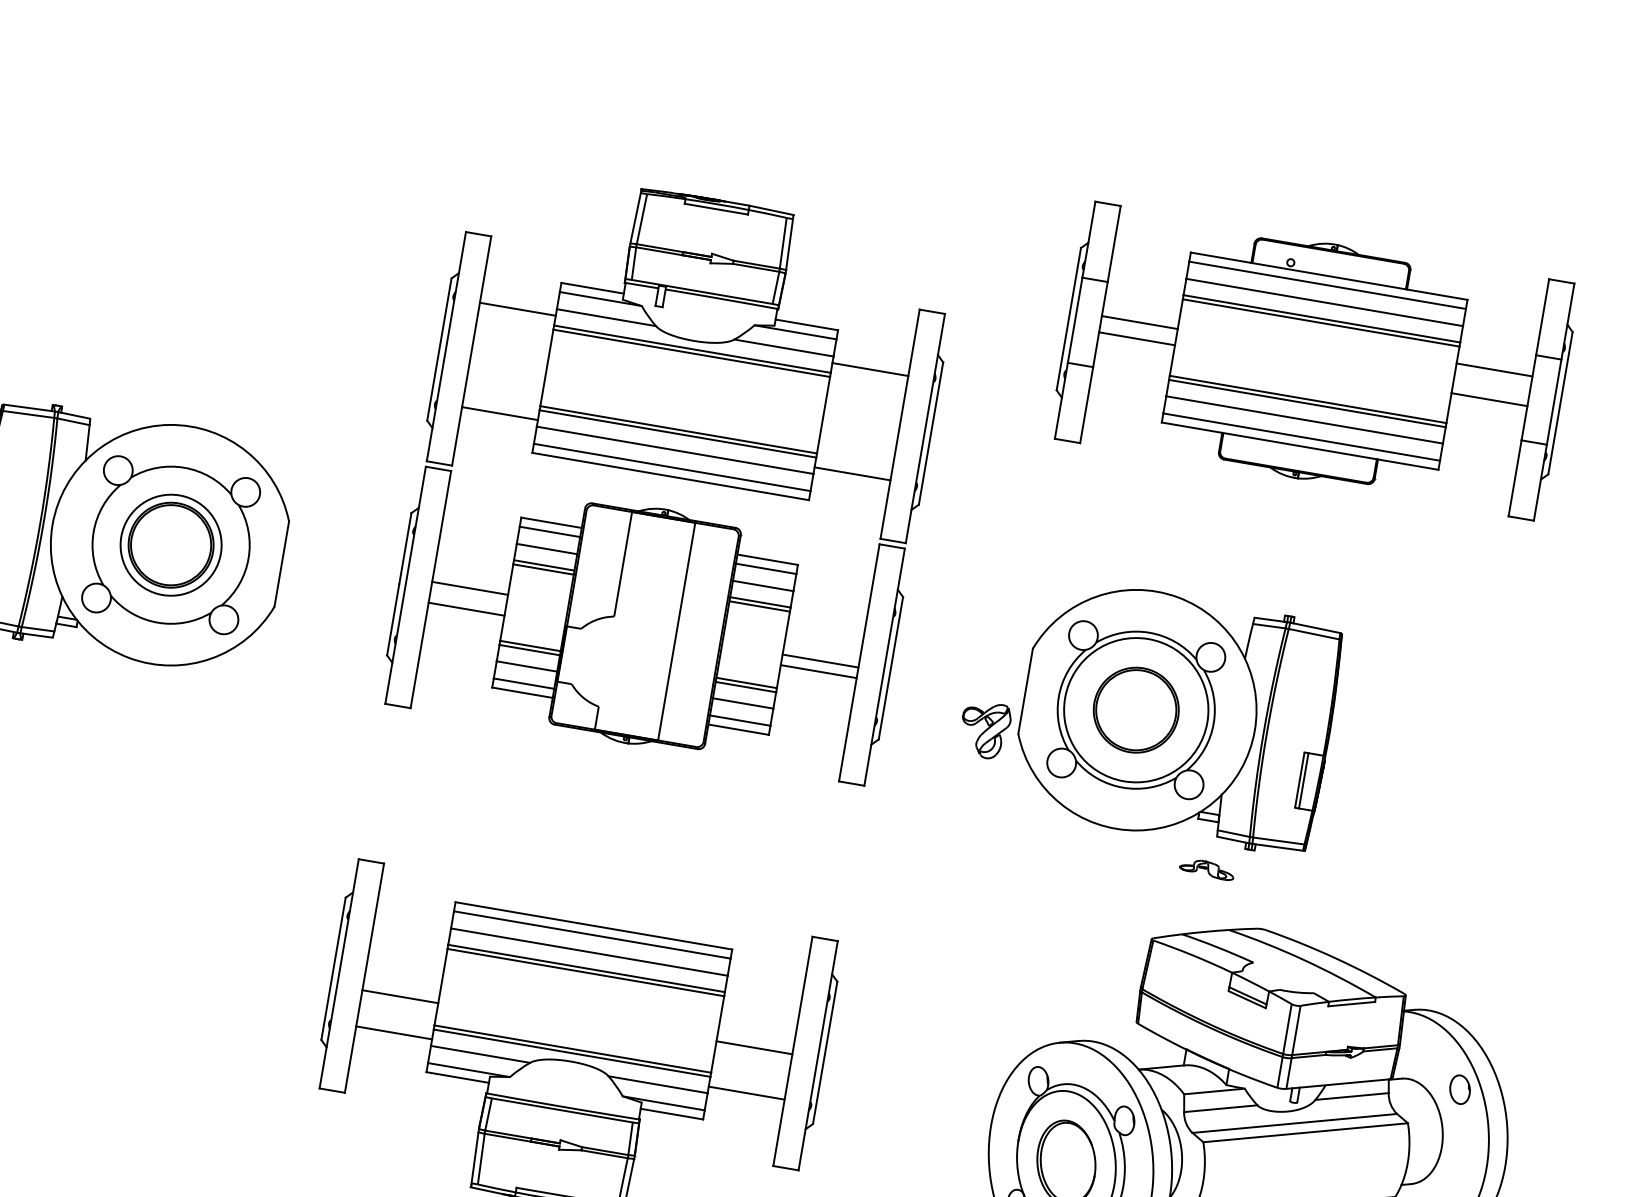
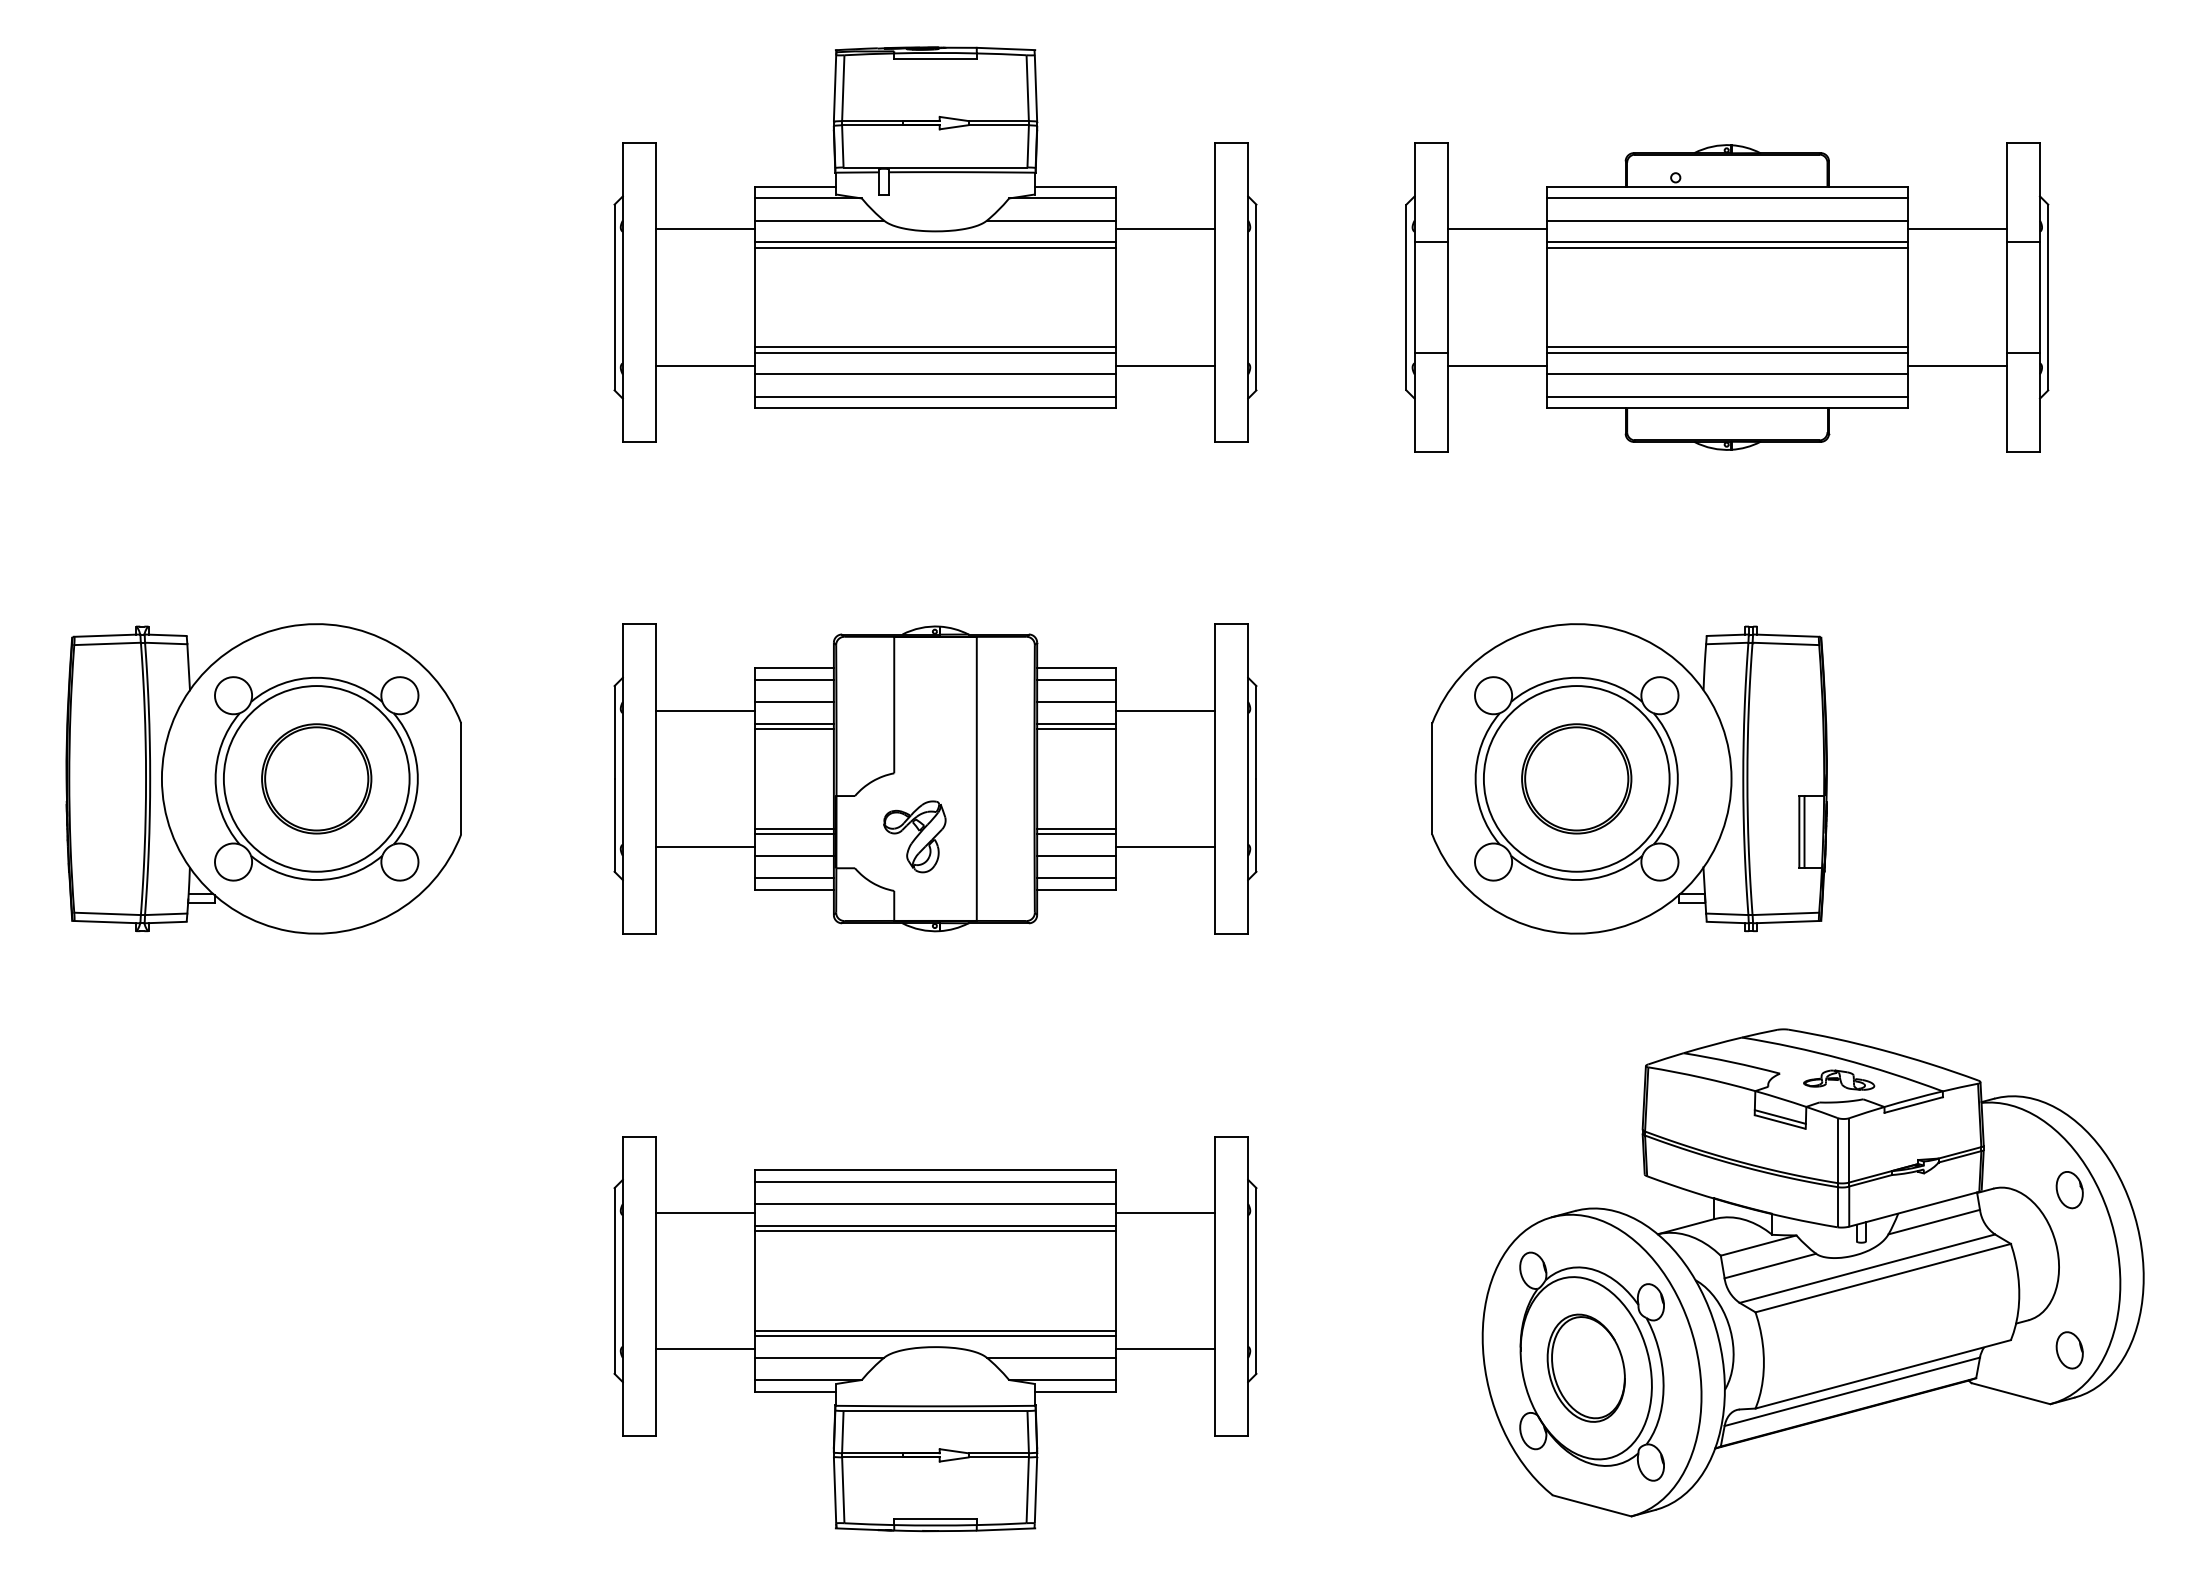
line: (1139, 322) -> (1496, 229), moved
line: (1136, 338) -> (1496, 365), moved
part: (692, 350) -> (935, 244), moved
line: (1493, 369) -> (1956, 365), moved
line: (1488, 399) -> (1956, 229), moved
circle: (170, 544) -> (316, 778), size x1.43
line: (469, 588) -> (704, 710), moved
line: (465, 609) -> (704, 847), moved
line: (820, 661) -> (1165, 847), moved
line: (818, 671) -> (1165, 710), moved
part: (984, 729) -> (914, 836), moved
part: (1207, 868) -> (1839, 1079), moved
line: (399, 996) -> (704, 1212), moved
line: (754, 1047) -> (1165, 1212), moved

